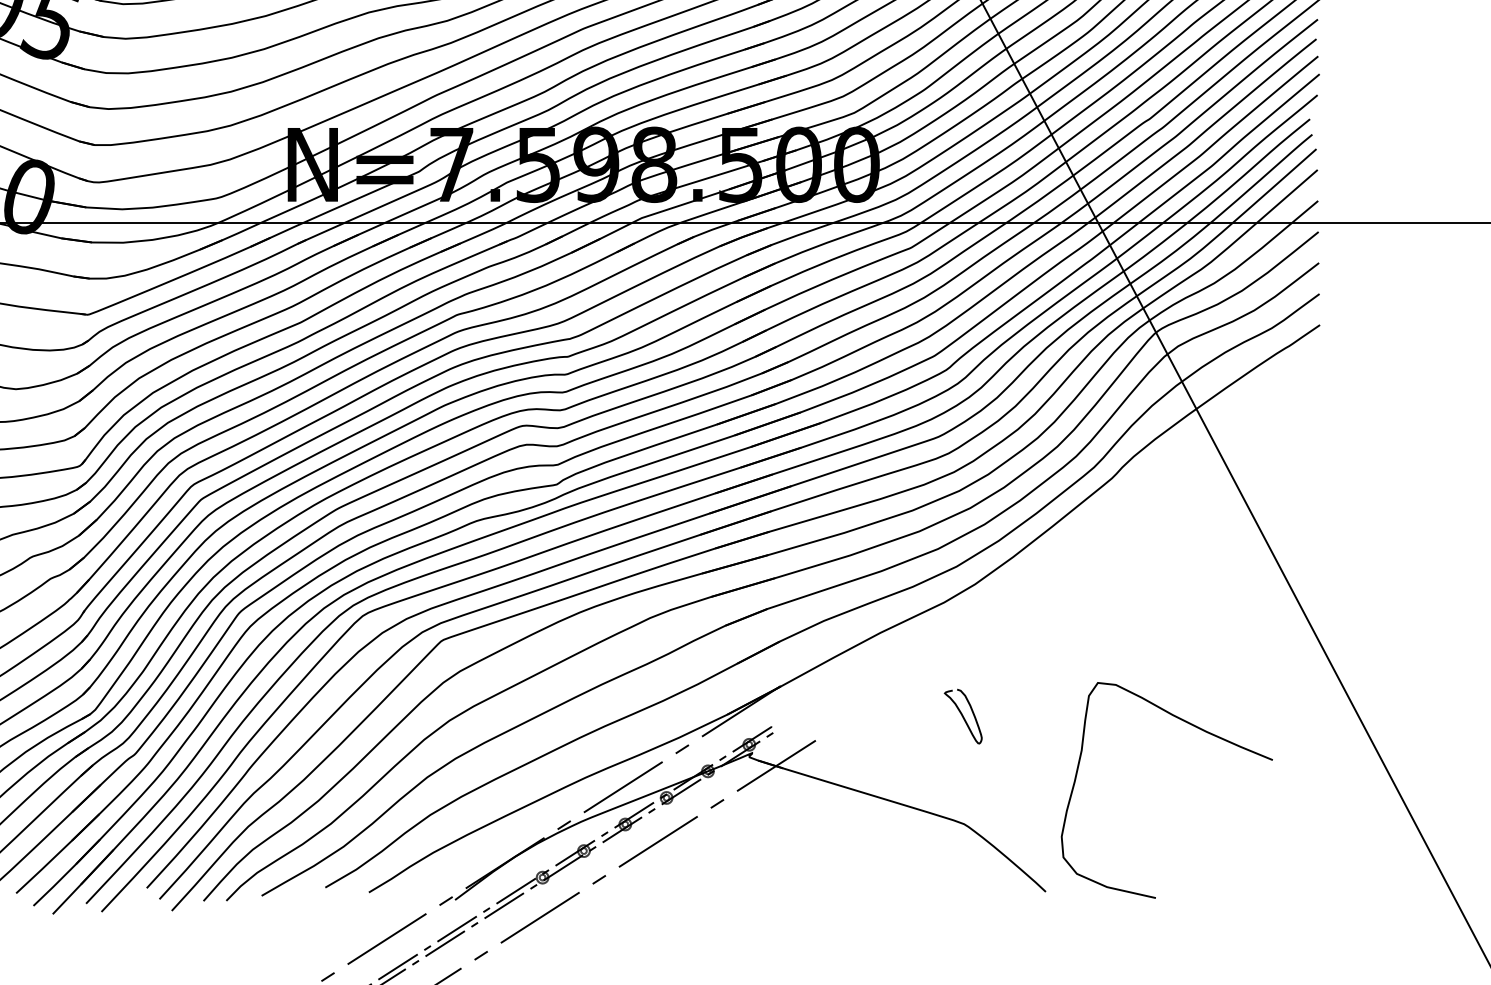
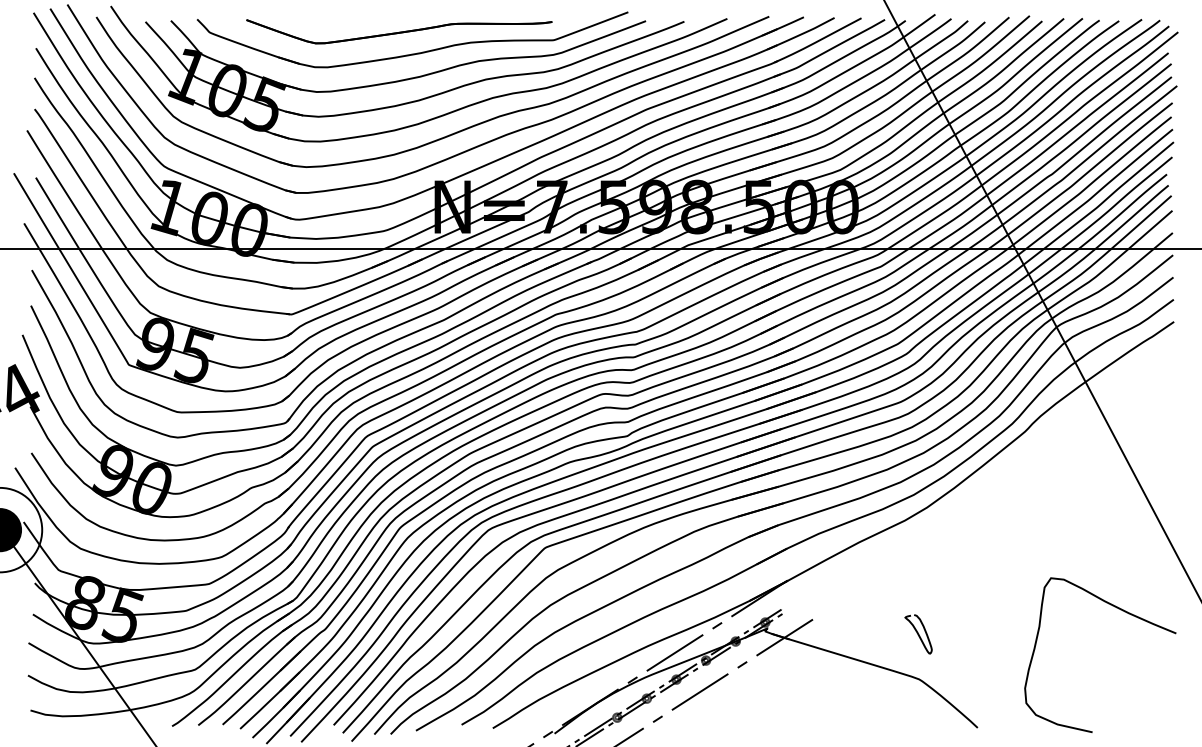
curve: (963, 716) -> (918, 634), moved
curve: (1197, 729) -> (1122, 611), moved

